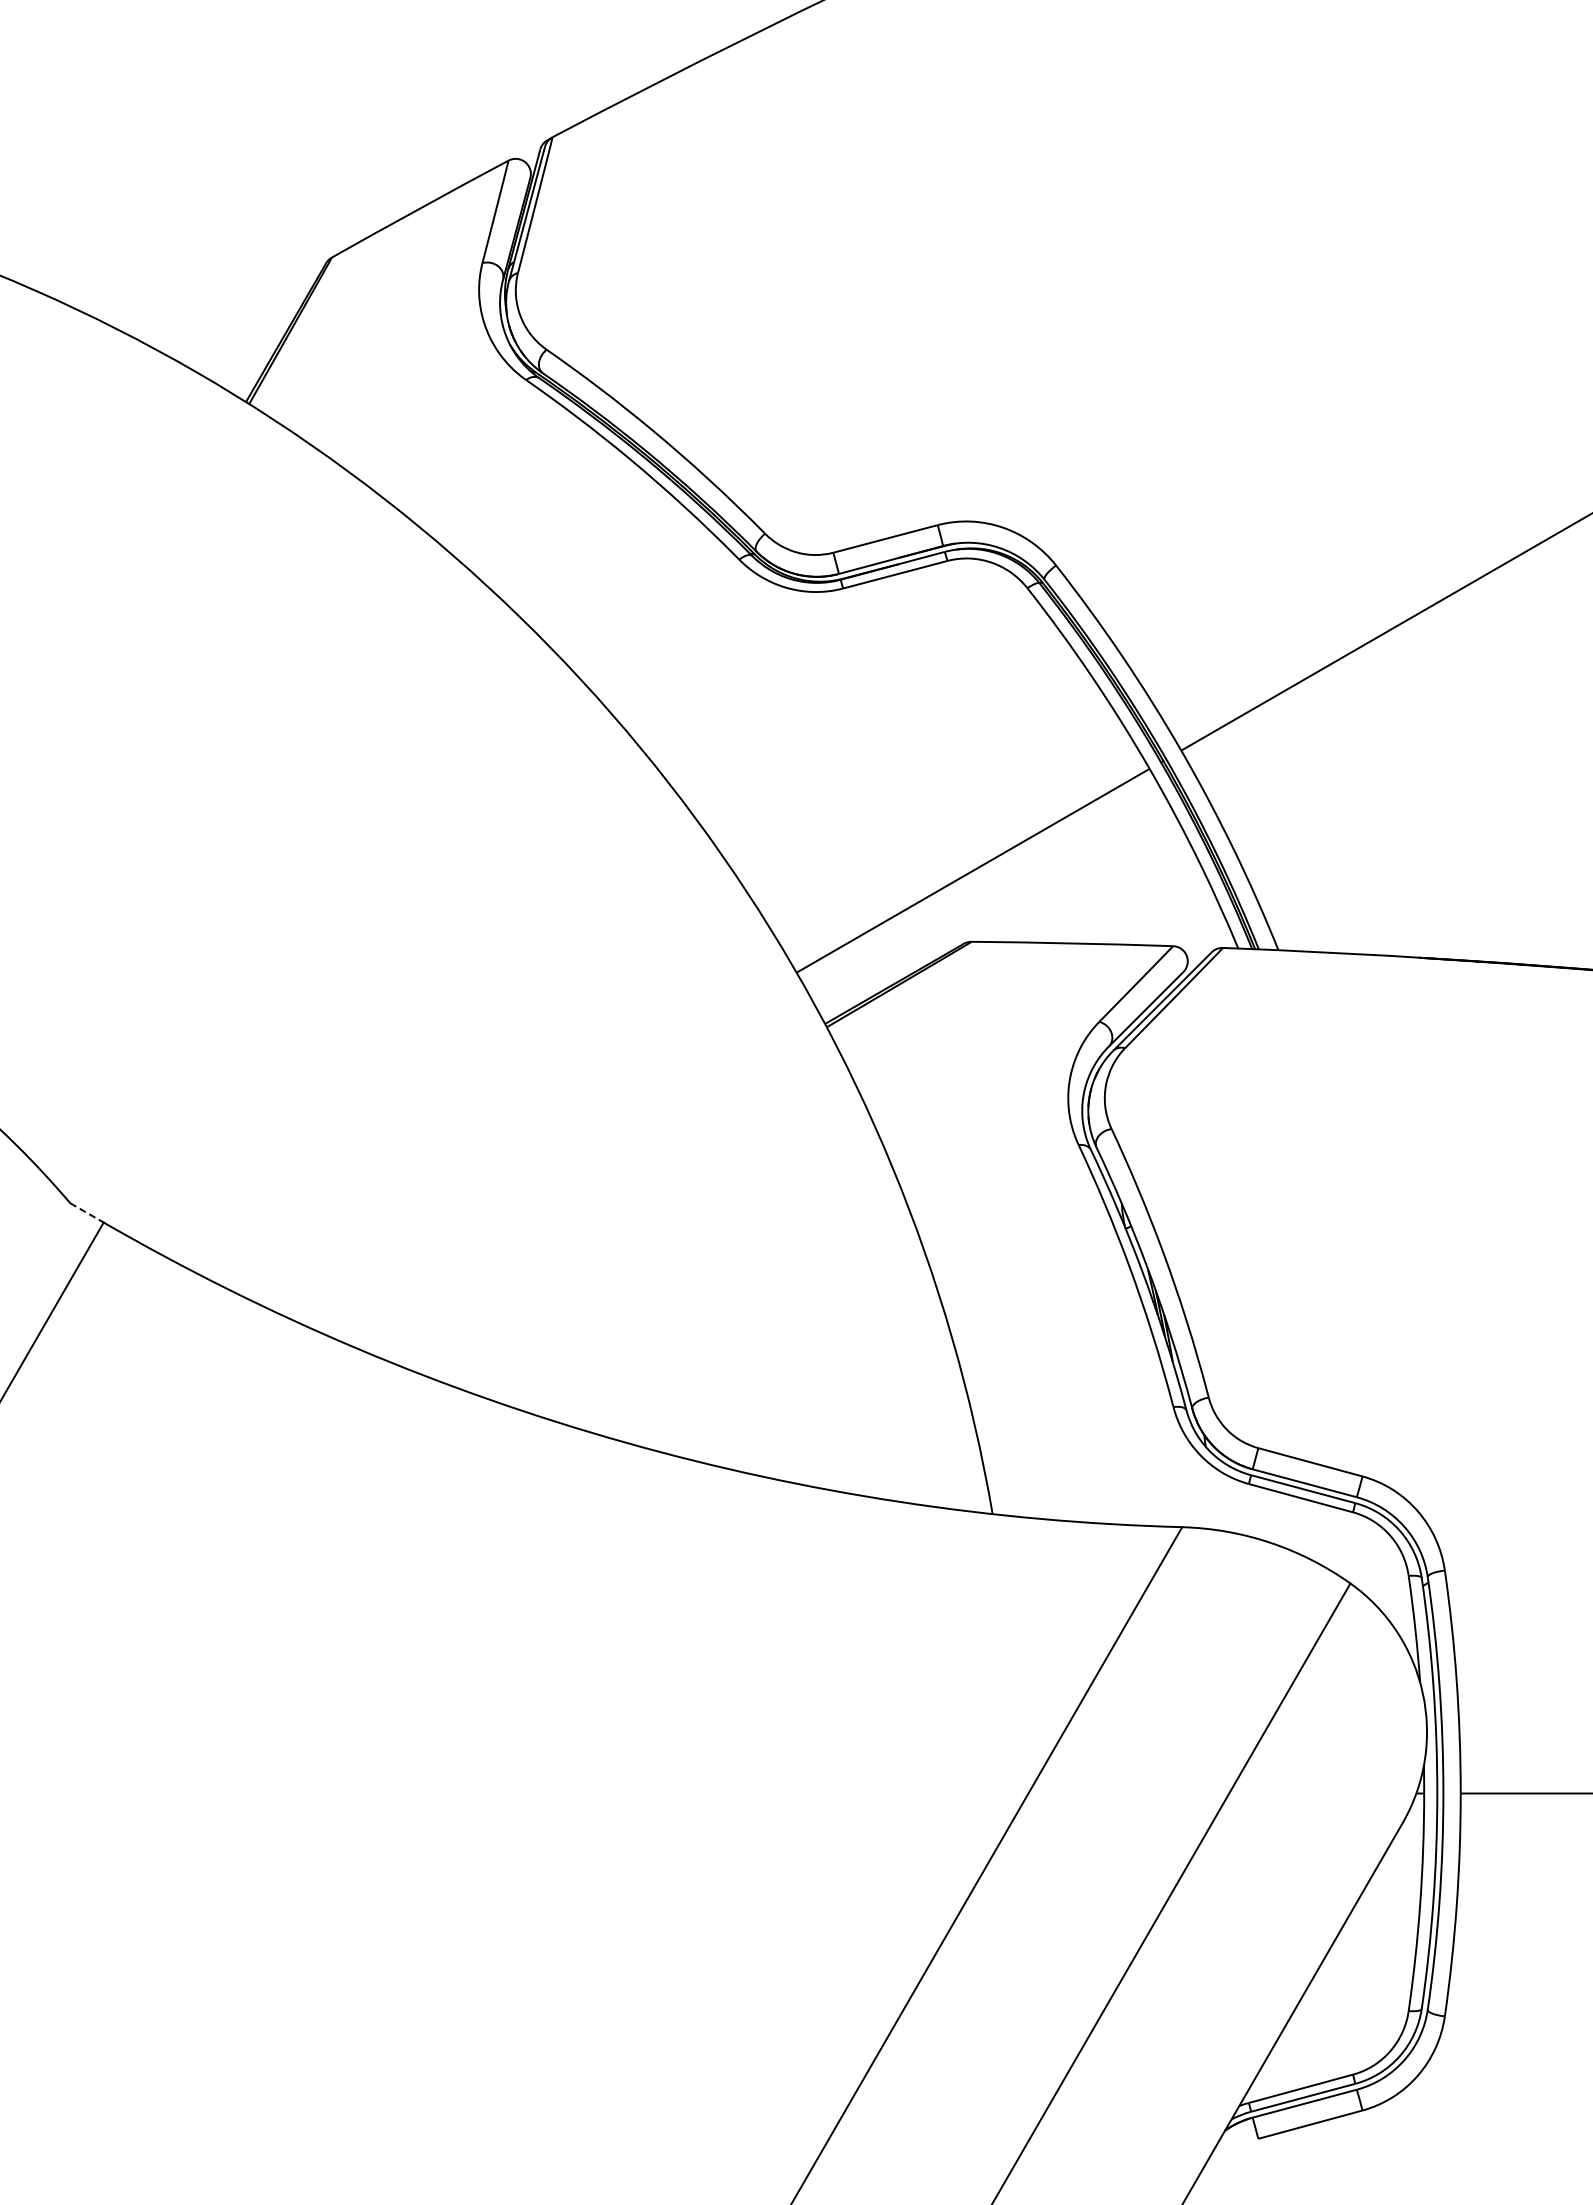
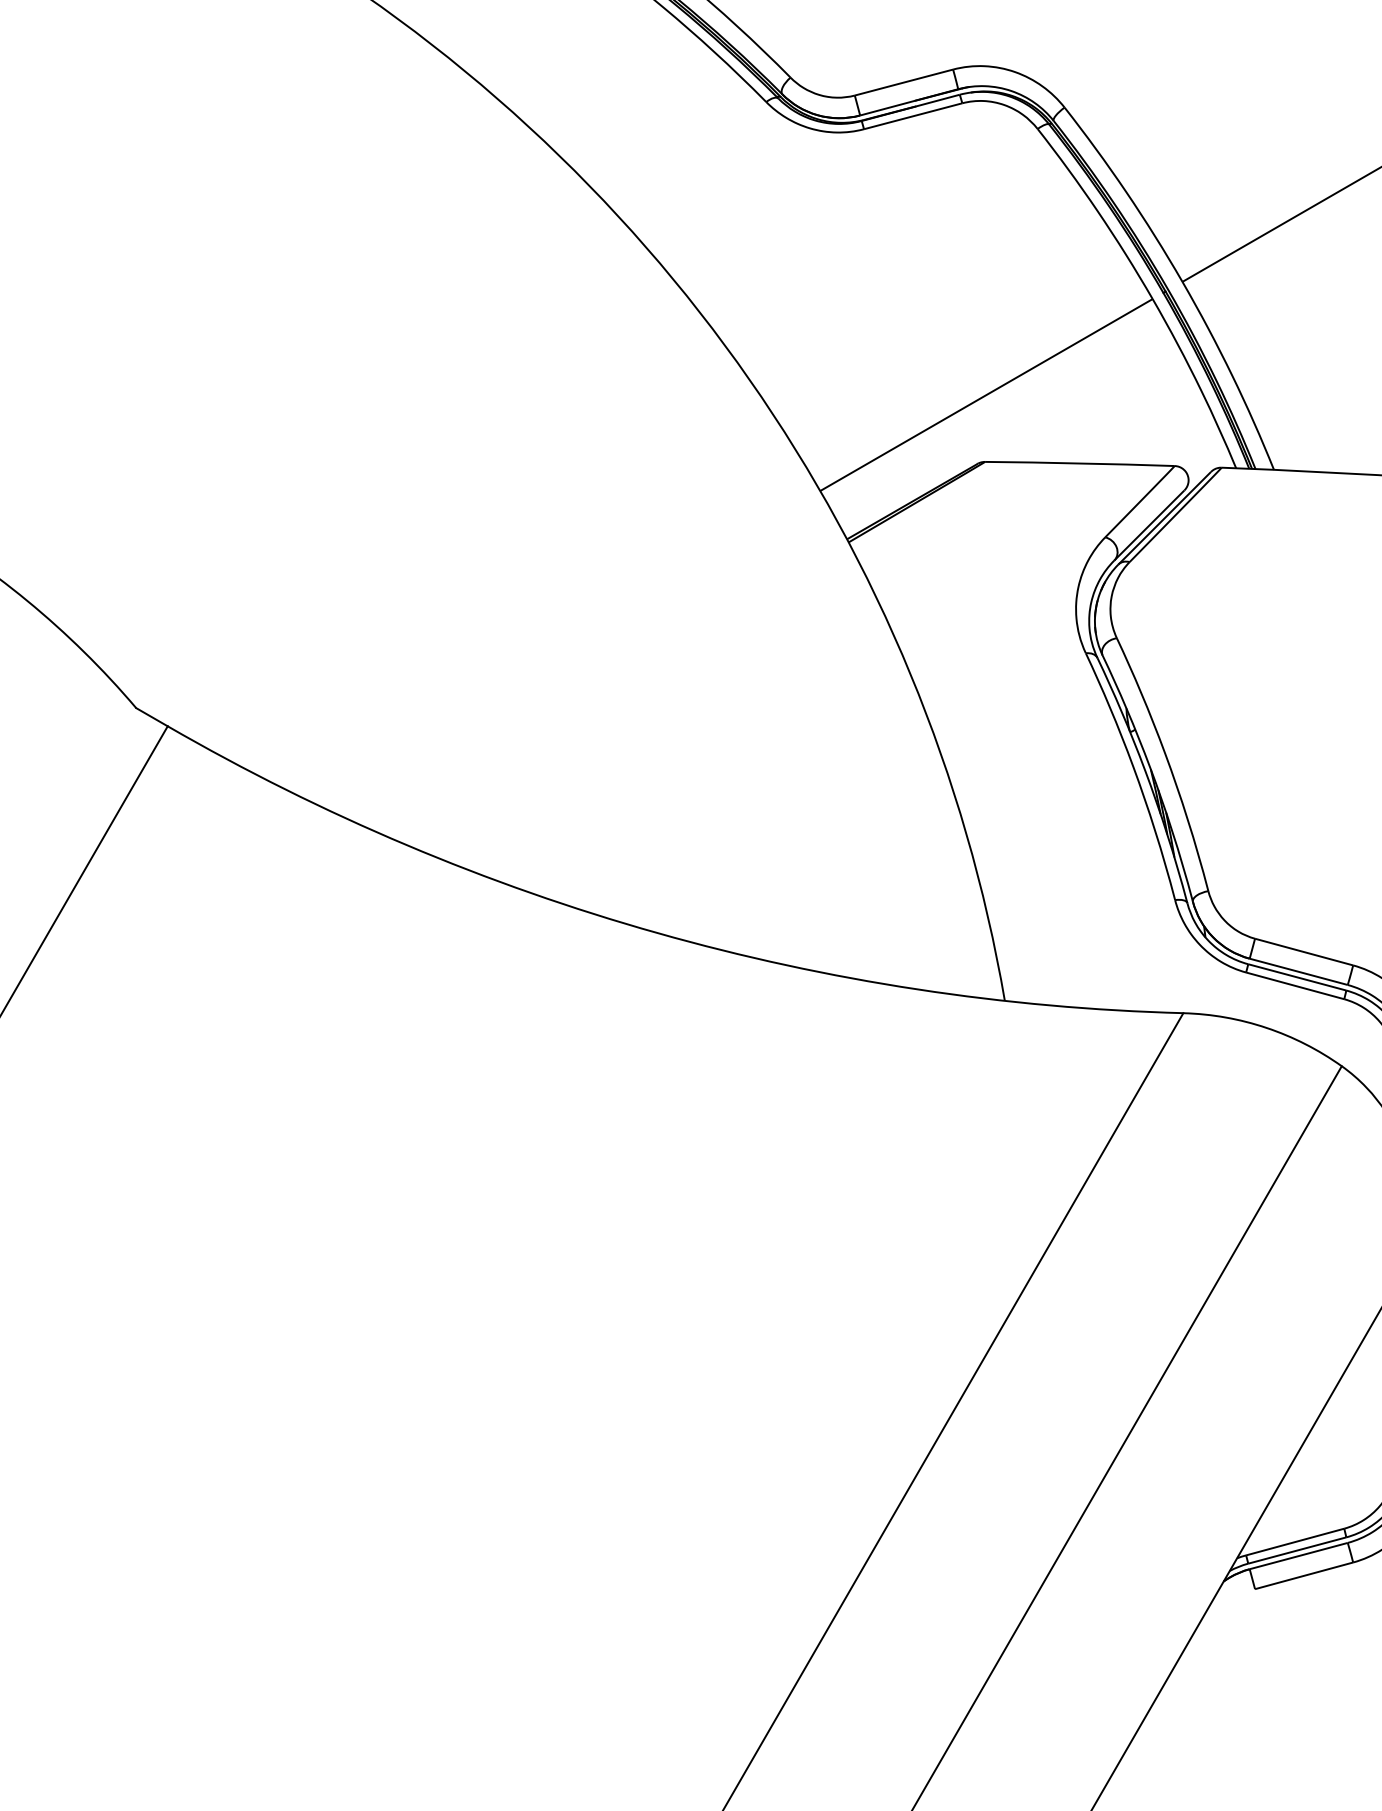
line: (87, 1213) -> (152, 717), dashed -> solid

